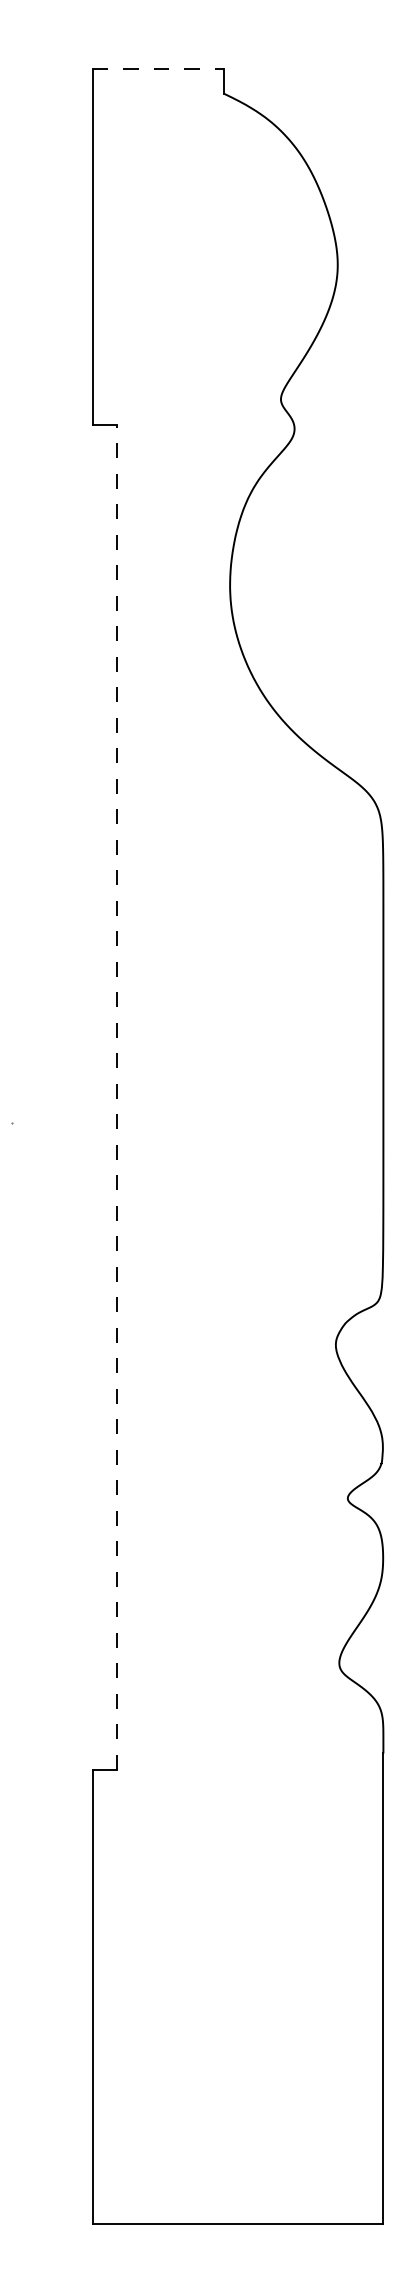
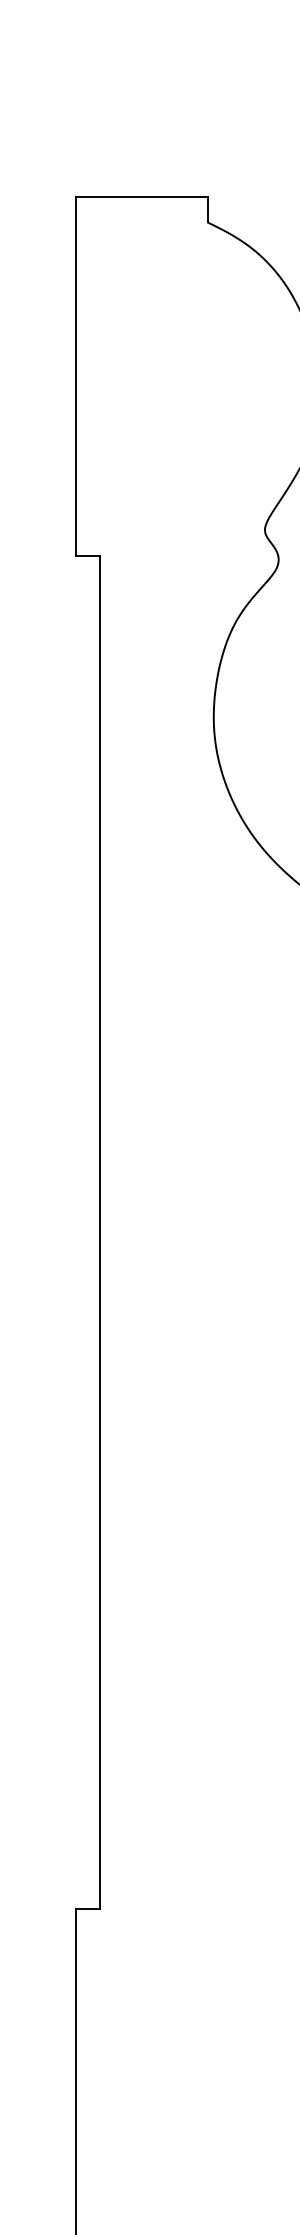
line: (158, 68) -> (141, 197), dashed -> solid
line: (117, 1097) -> (100, 1232), dashed -> solid

